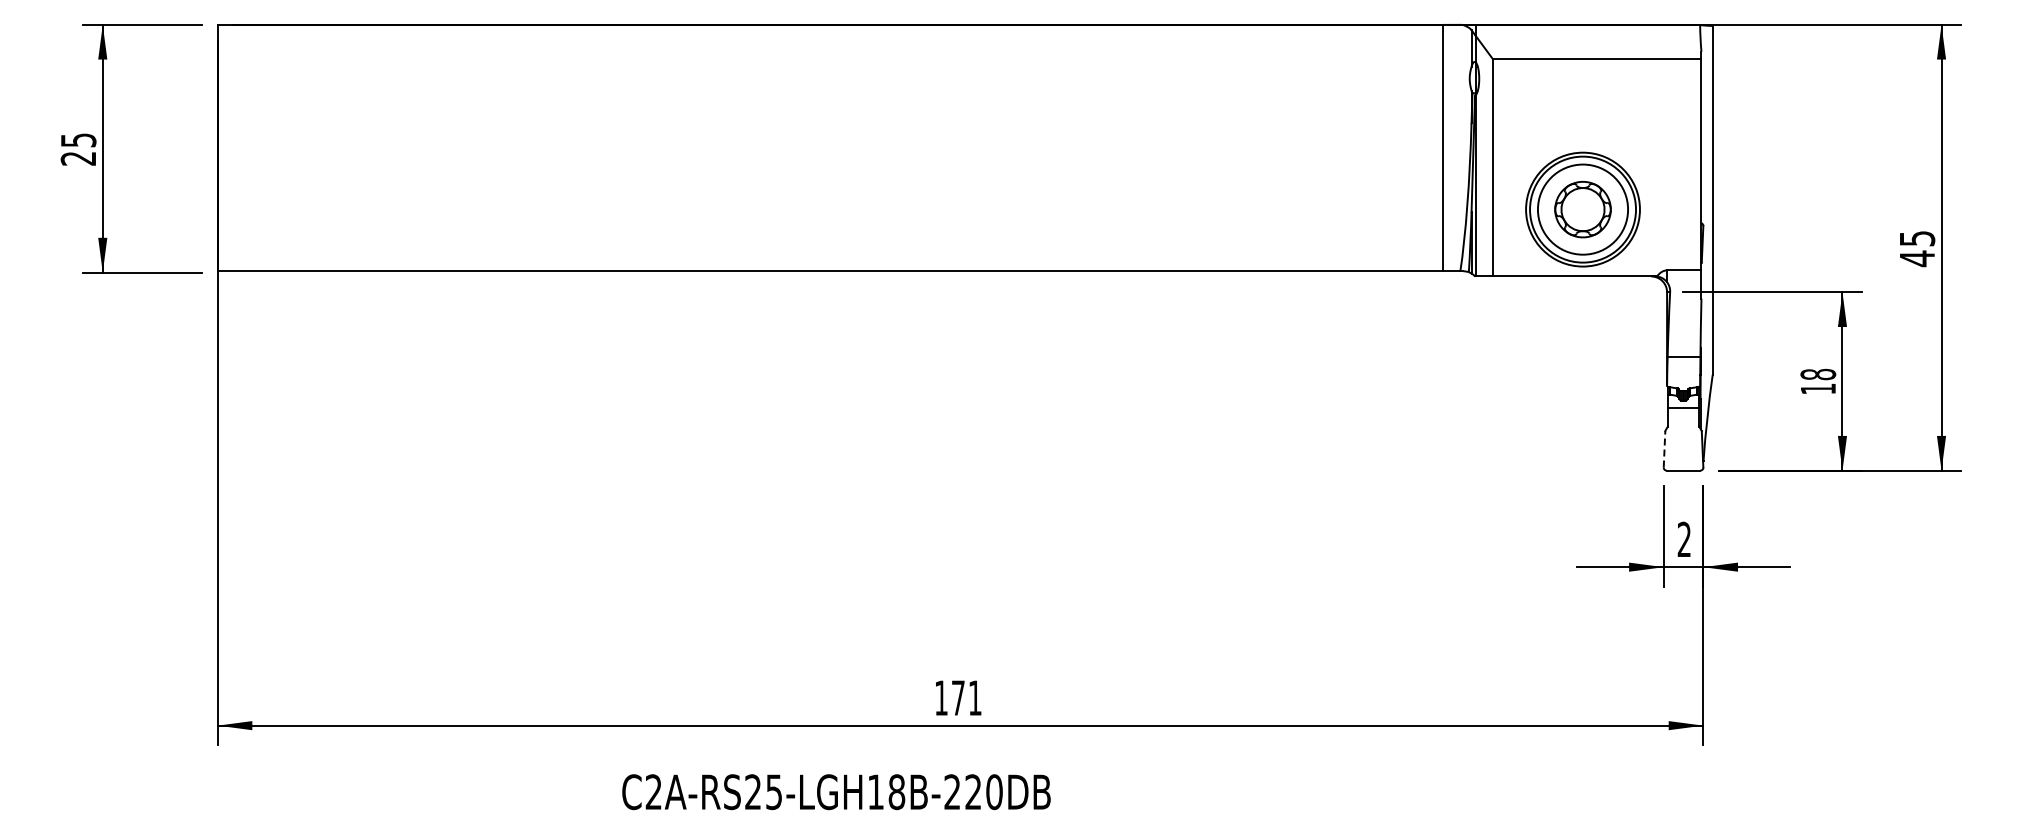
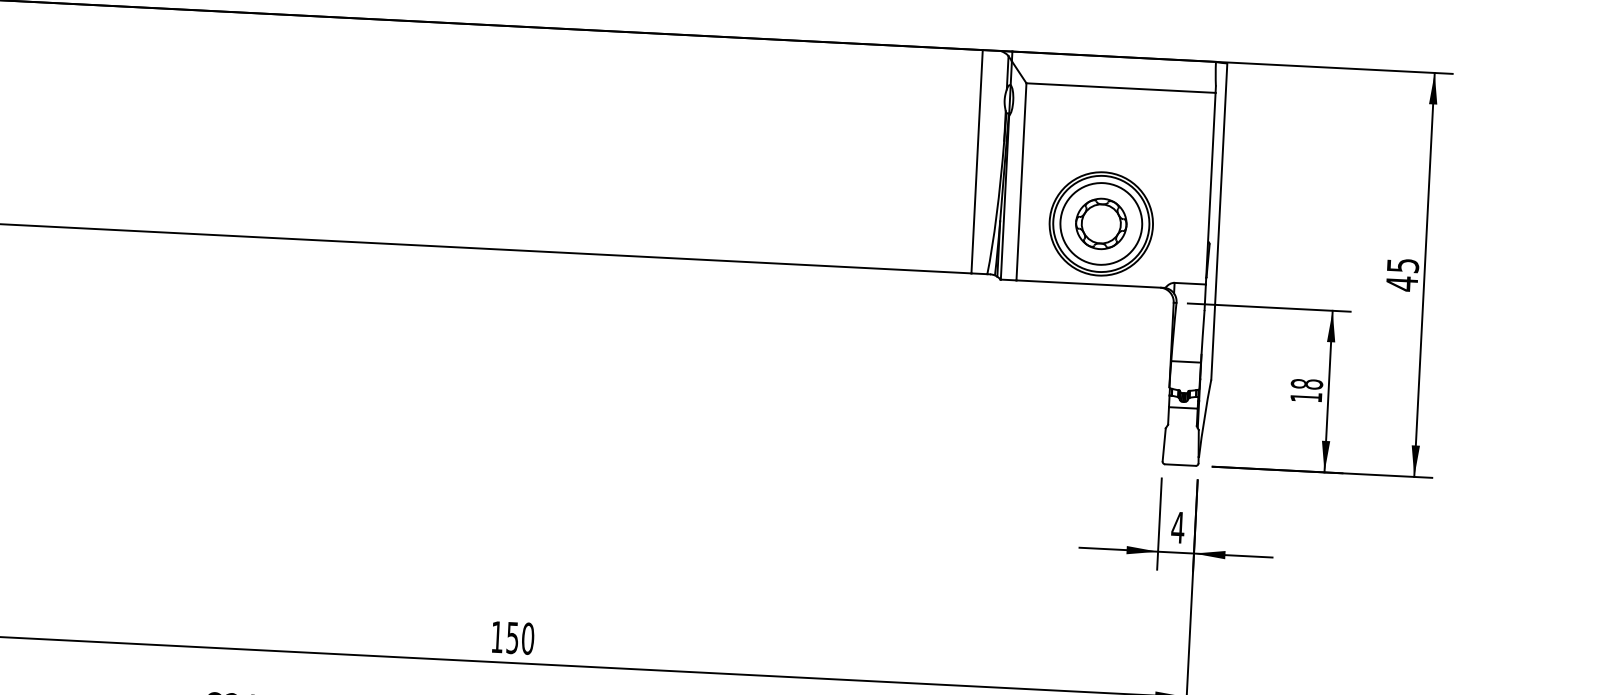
line: (1664, 448) -> (1164, 444), dashed -> solid
text: (1684, 538) -> (1178, 526), 2 -> 4
text: (966, 697) -> (520, 637), 171 -> 150

